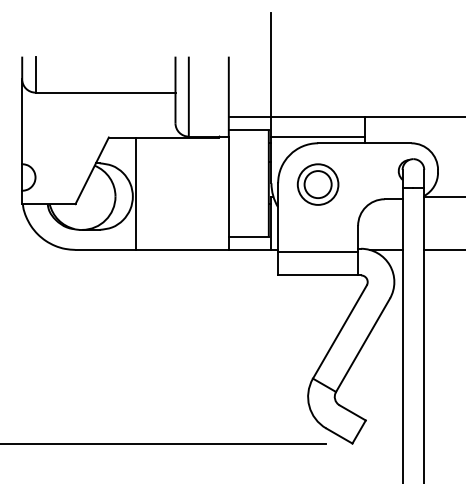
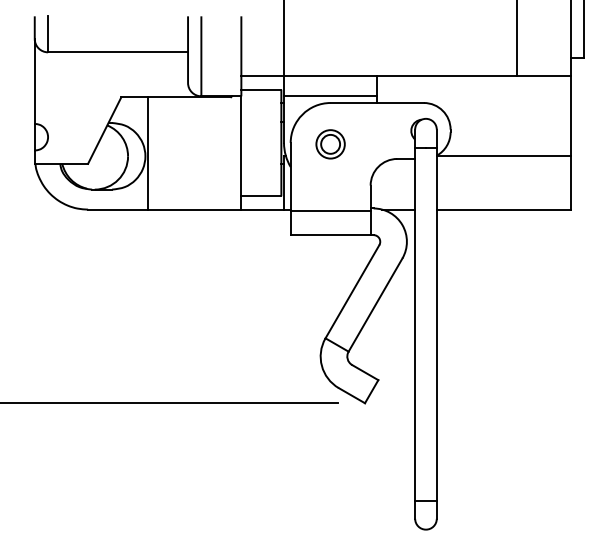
part: (317, 184) -> (330, 144), size x0.7

